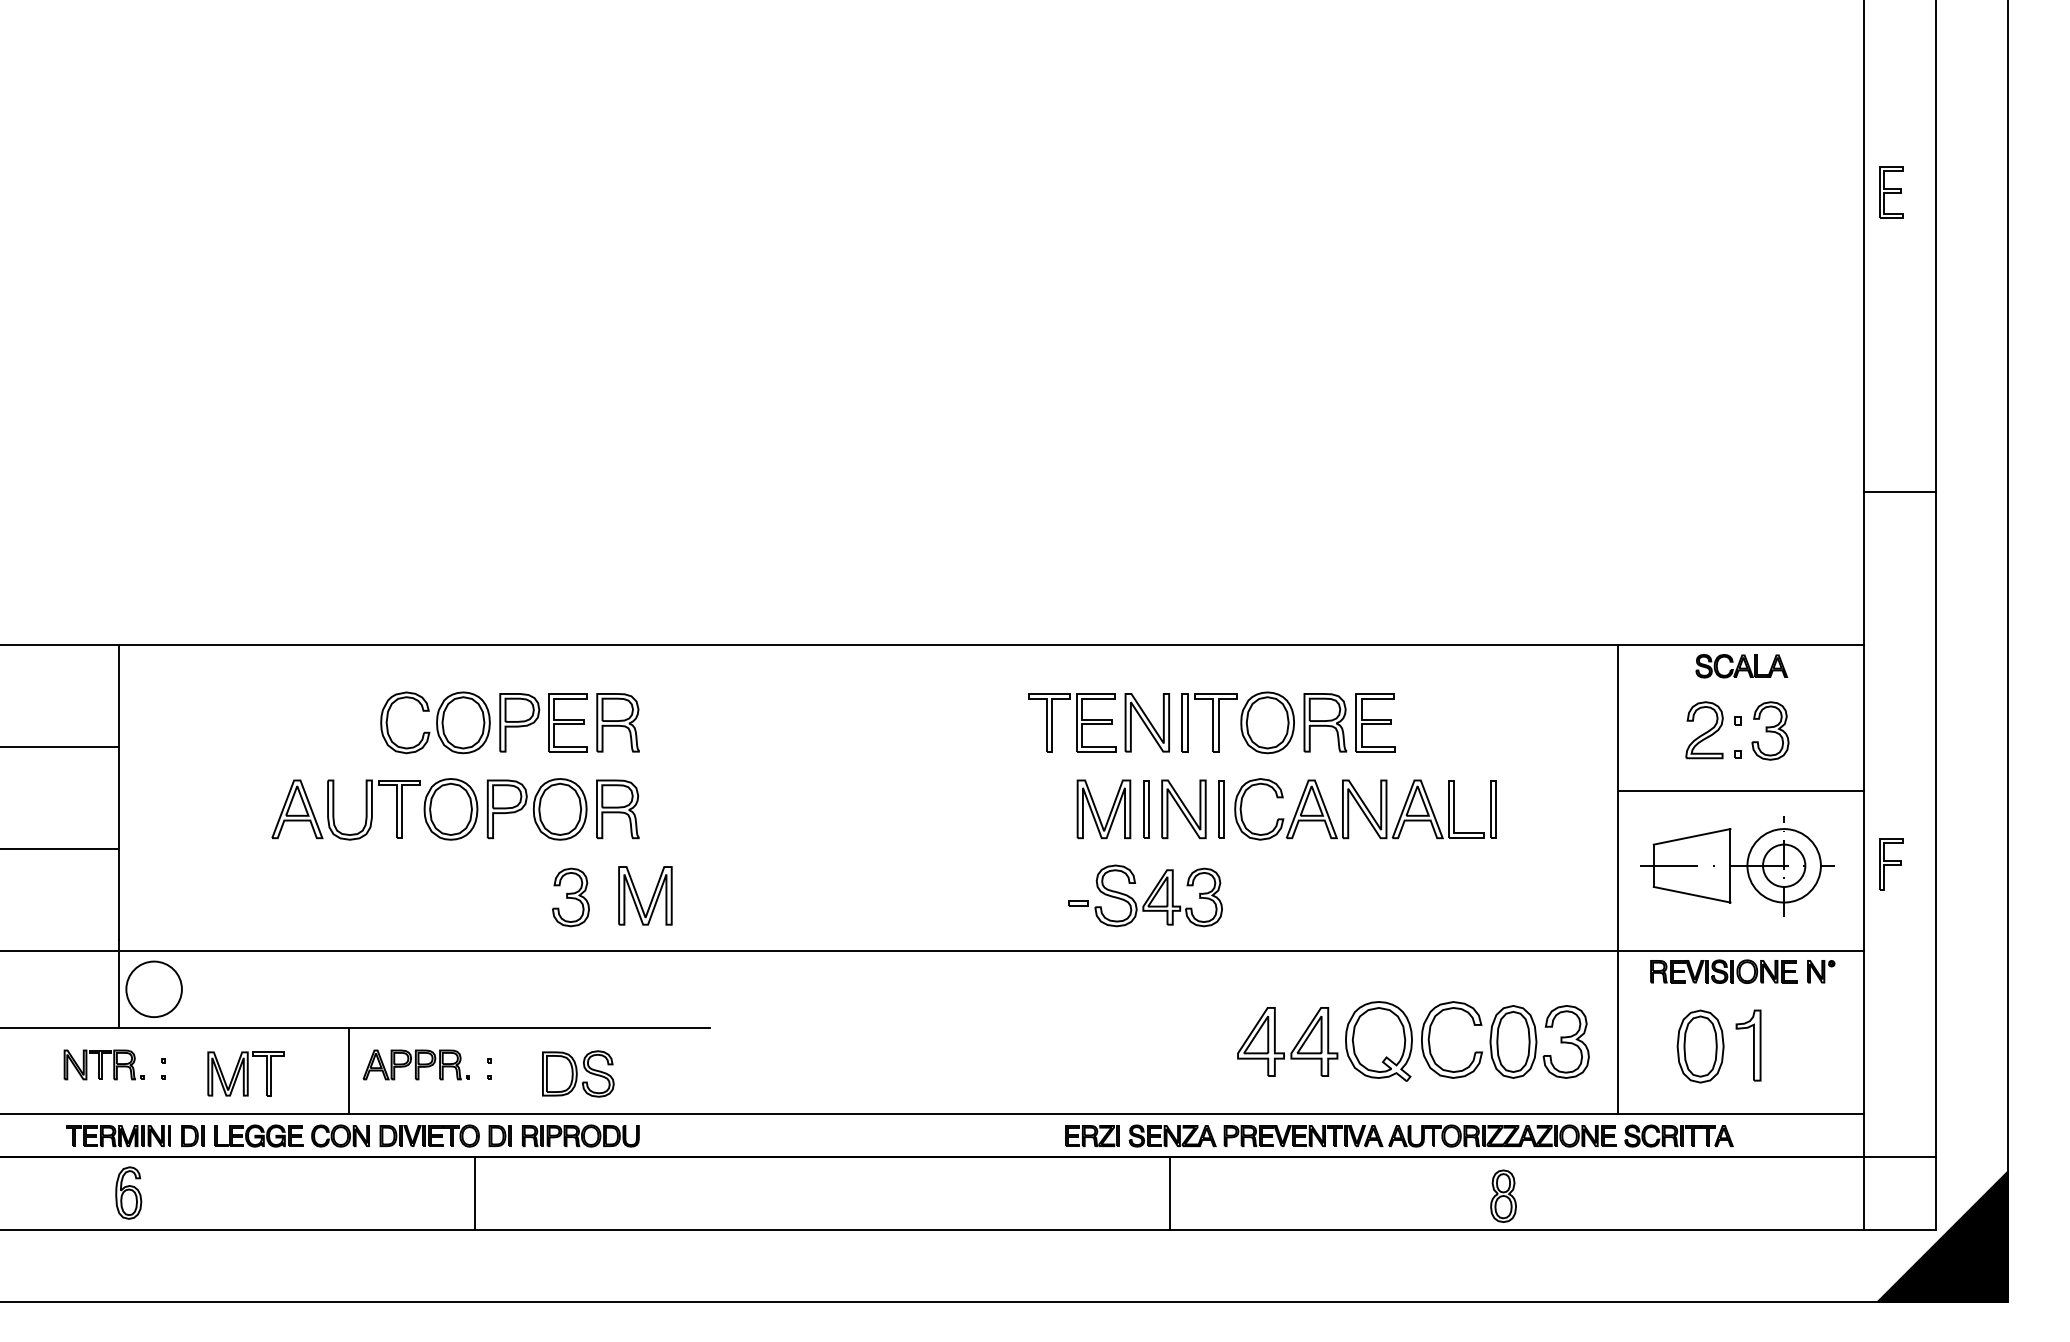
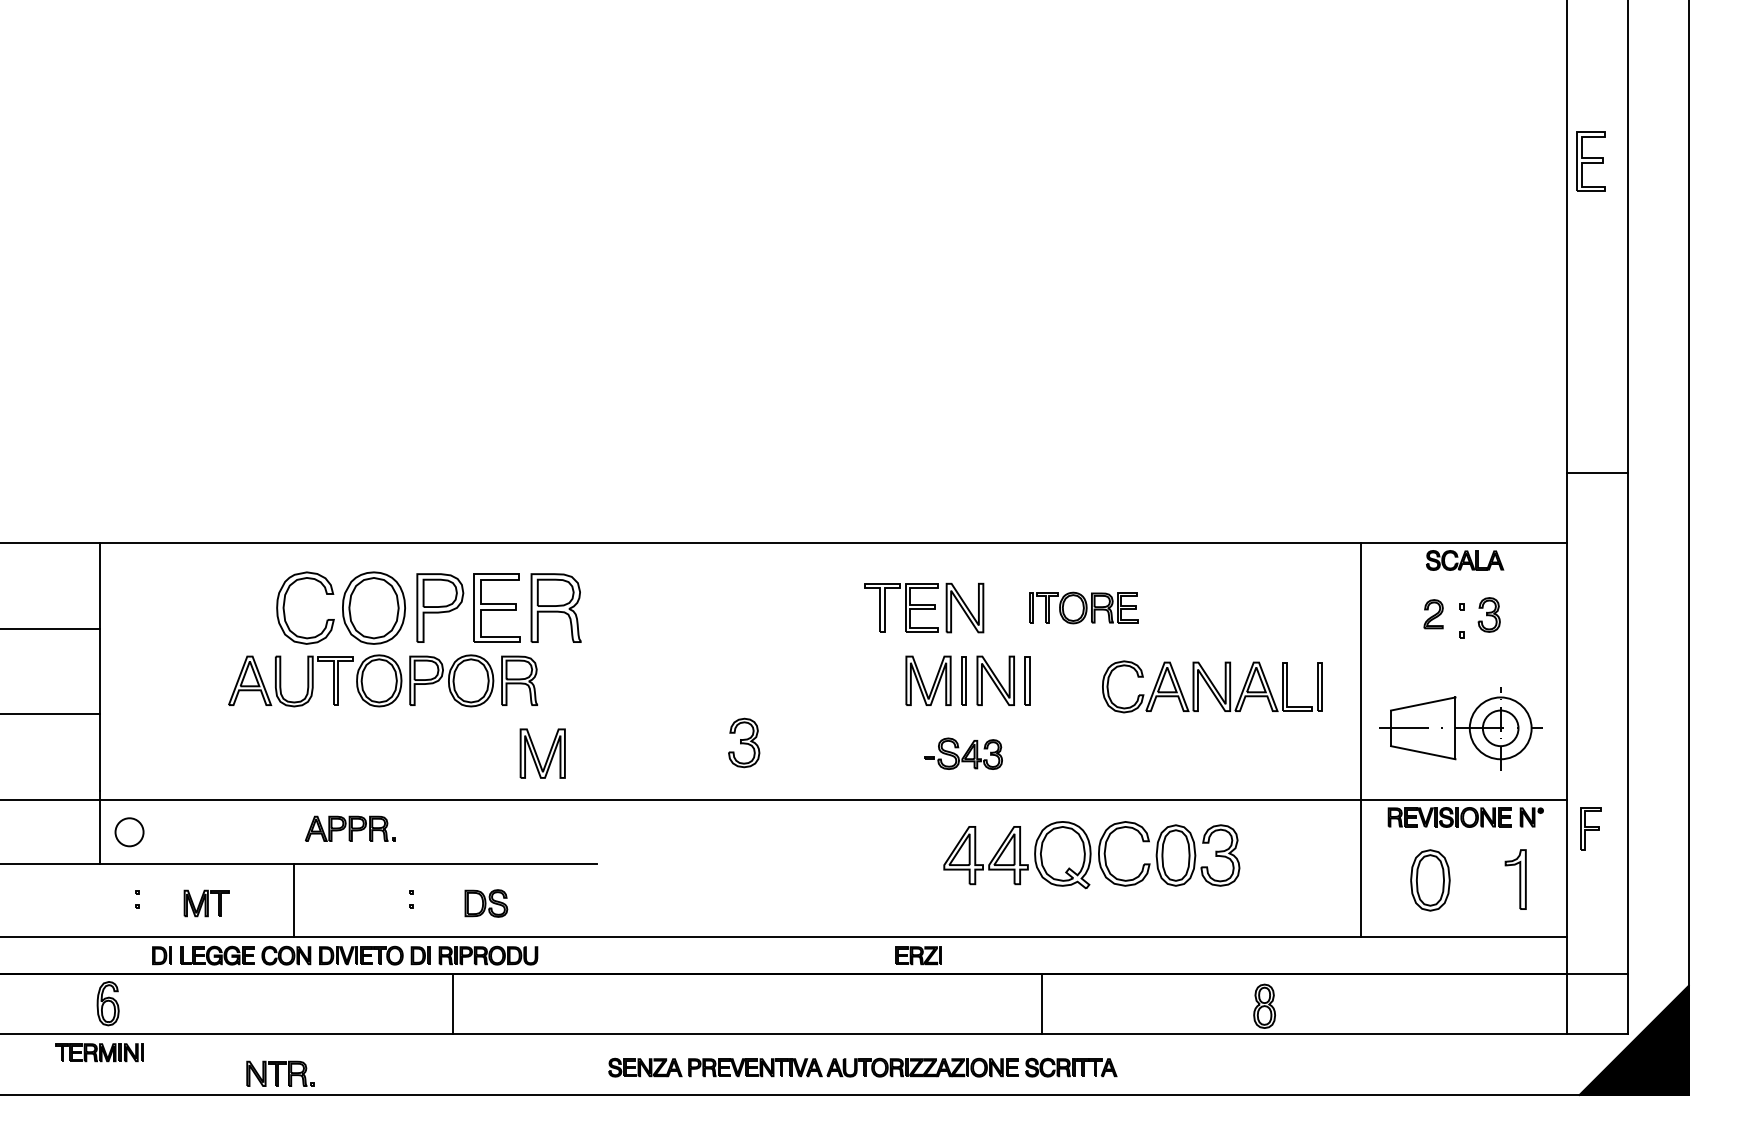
part: (1890, 191) -> (1590, 161), size x1.4
line: (1899, 491) -> (1597, 472), moved
part: (509, 722) -> (428, 607), size x1.4
part: (1288, 722) -> (1083, 607), size x0.6
part: (1704, 729) -> (1433, 613), size x0.6
part: (1770, 730) -> (1489, 614), size x0.7
line: (1741, 791) -> (1464, 665), removed
part: (1365, 808) -> (1212, 686), moved
part: (1890, 863) -> (1590, 828), moved
part: (1145, 895) -> (963, 753), size x0.6
part: (571, 896) -> (744, 742), moved
circle: (154, 988) -> (129, 831), size x0.6
part: (1413, 1041) -> (1091, 855), moved
part: (1748, 1045) -> (1515, 879), moved
part: (104, 1064) -> (280, 1073), moved
part: (416, 1064) -> (350, 828), moved
part: (245, 1074) -> (206, 903), size x0.7
part: (578, 1074) -> (486, 903), size x0.7
part: (118, 1135) -> (99, 1052), moved
part: (1430, 1135) -> (862, 1067), moved
line: (475, 1192) -> (452, 1003), moved
line: (1169, 1192) -> (1041, 1003), moved

